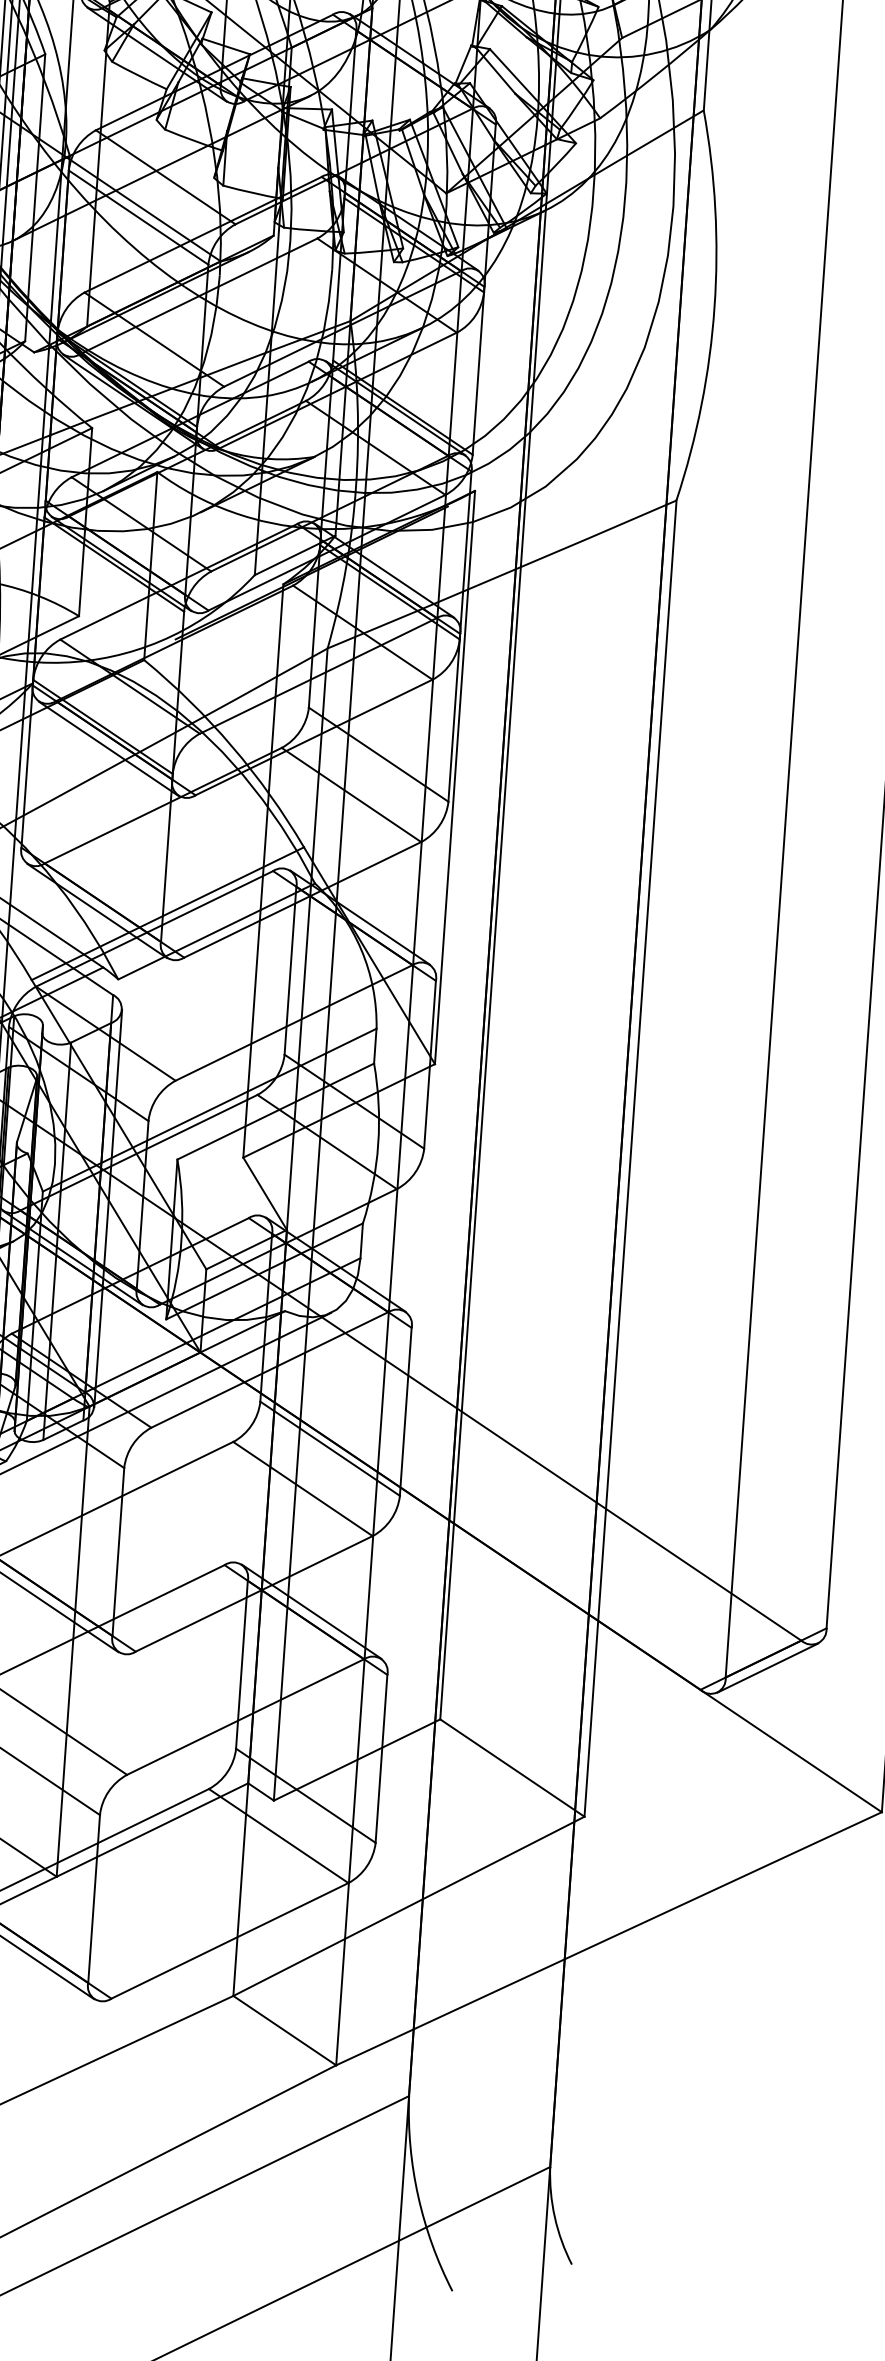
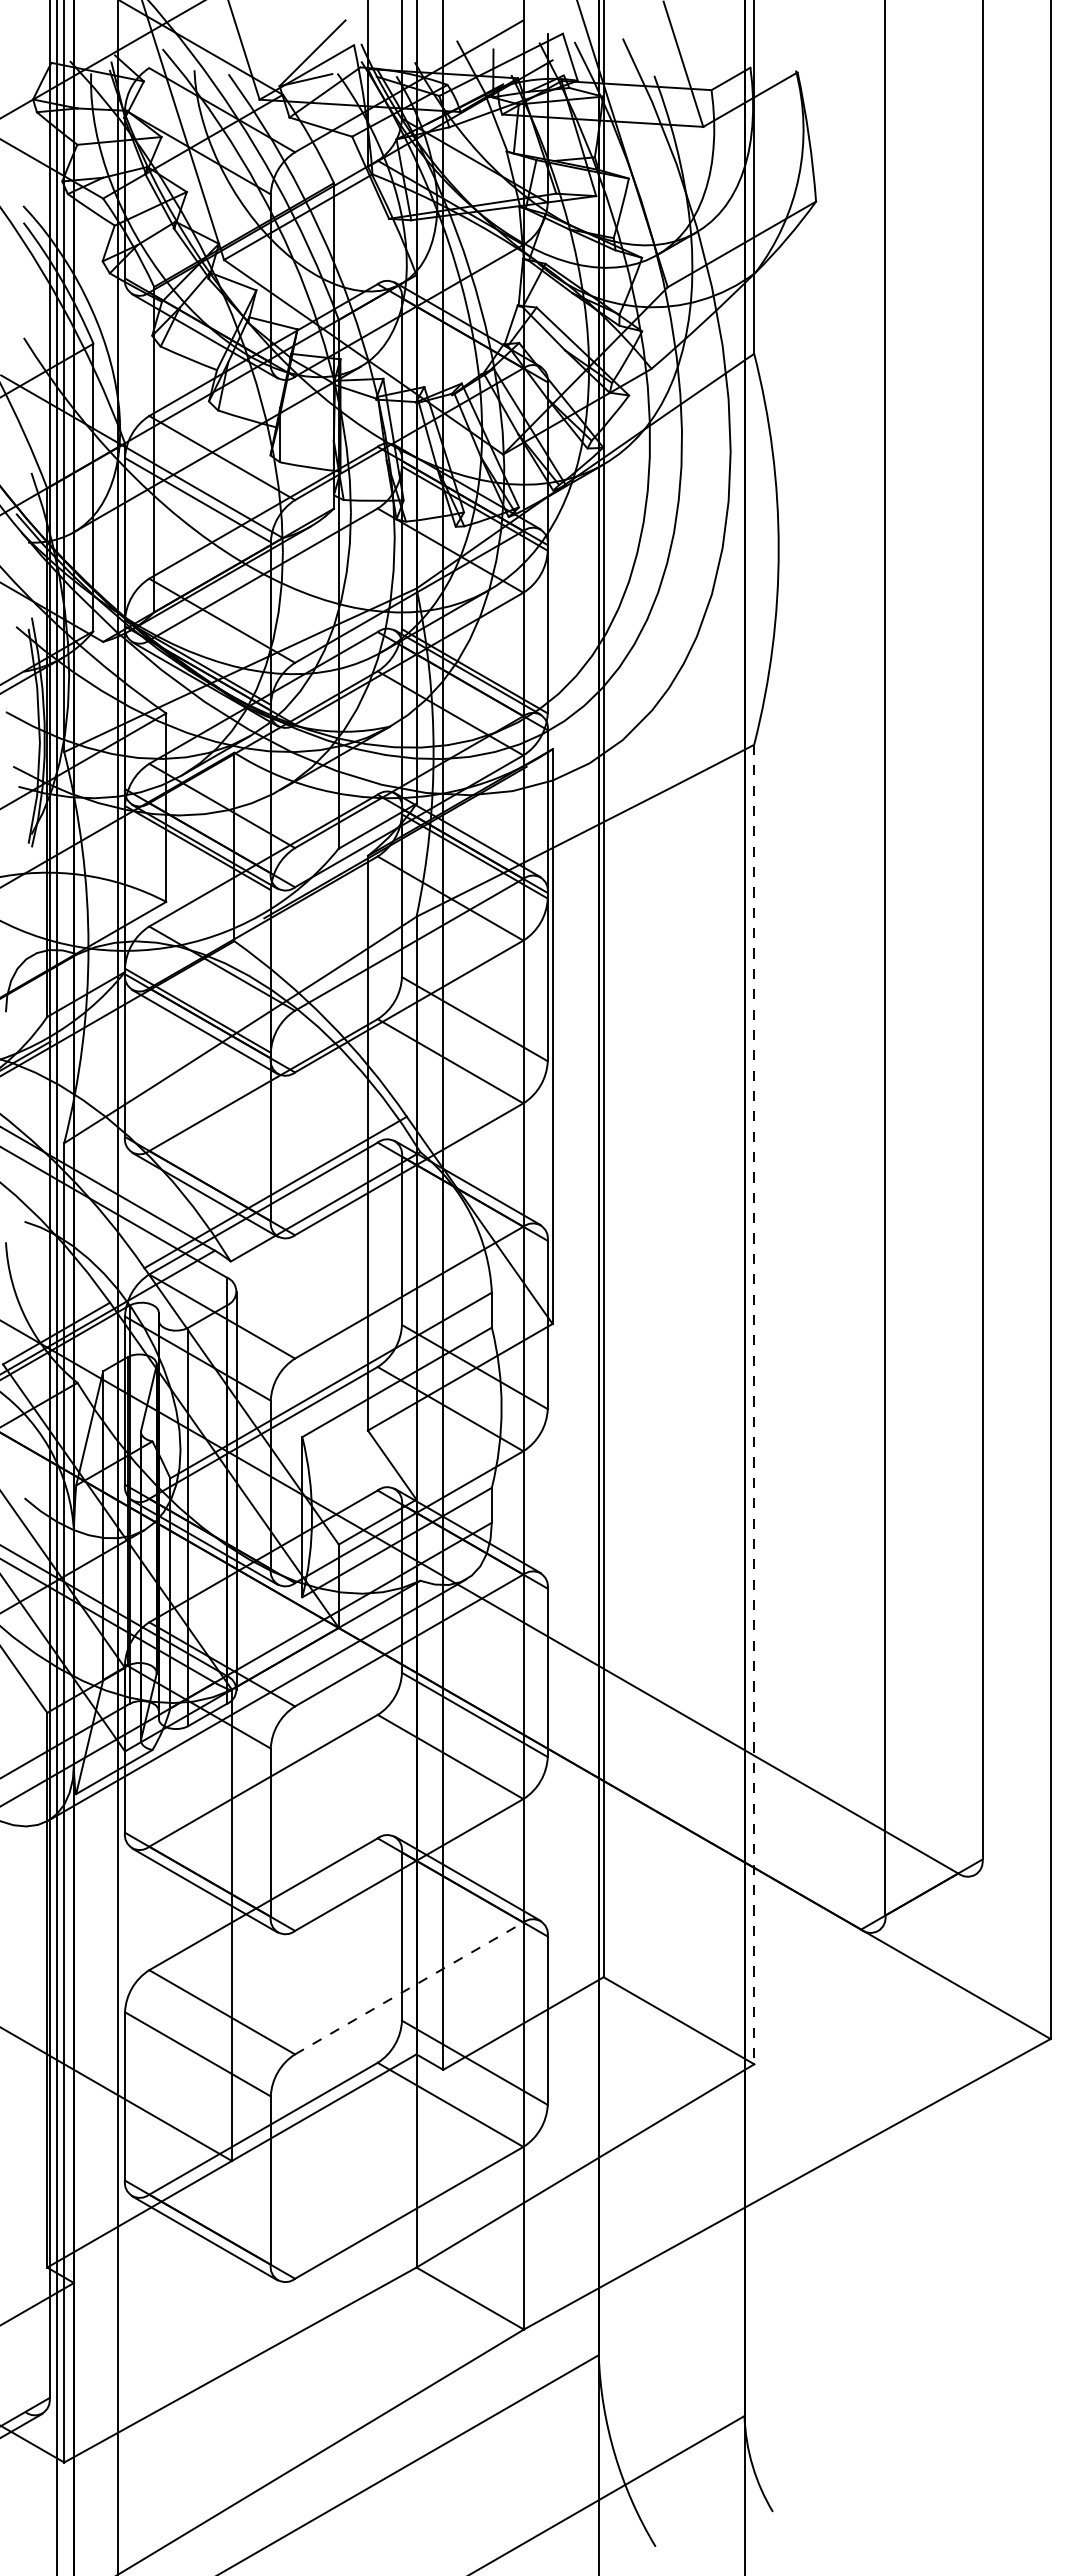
line: (630, 1158) -> (754, 1404), solid -> dashed
line: (767, 1668) -> (926, 1903), removed
line: (245, 1717) -> (409, 1988), solid -> dashed

